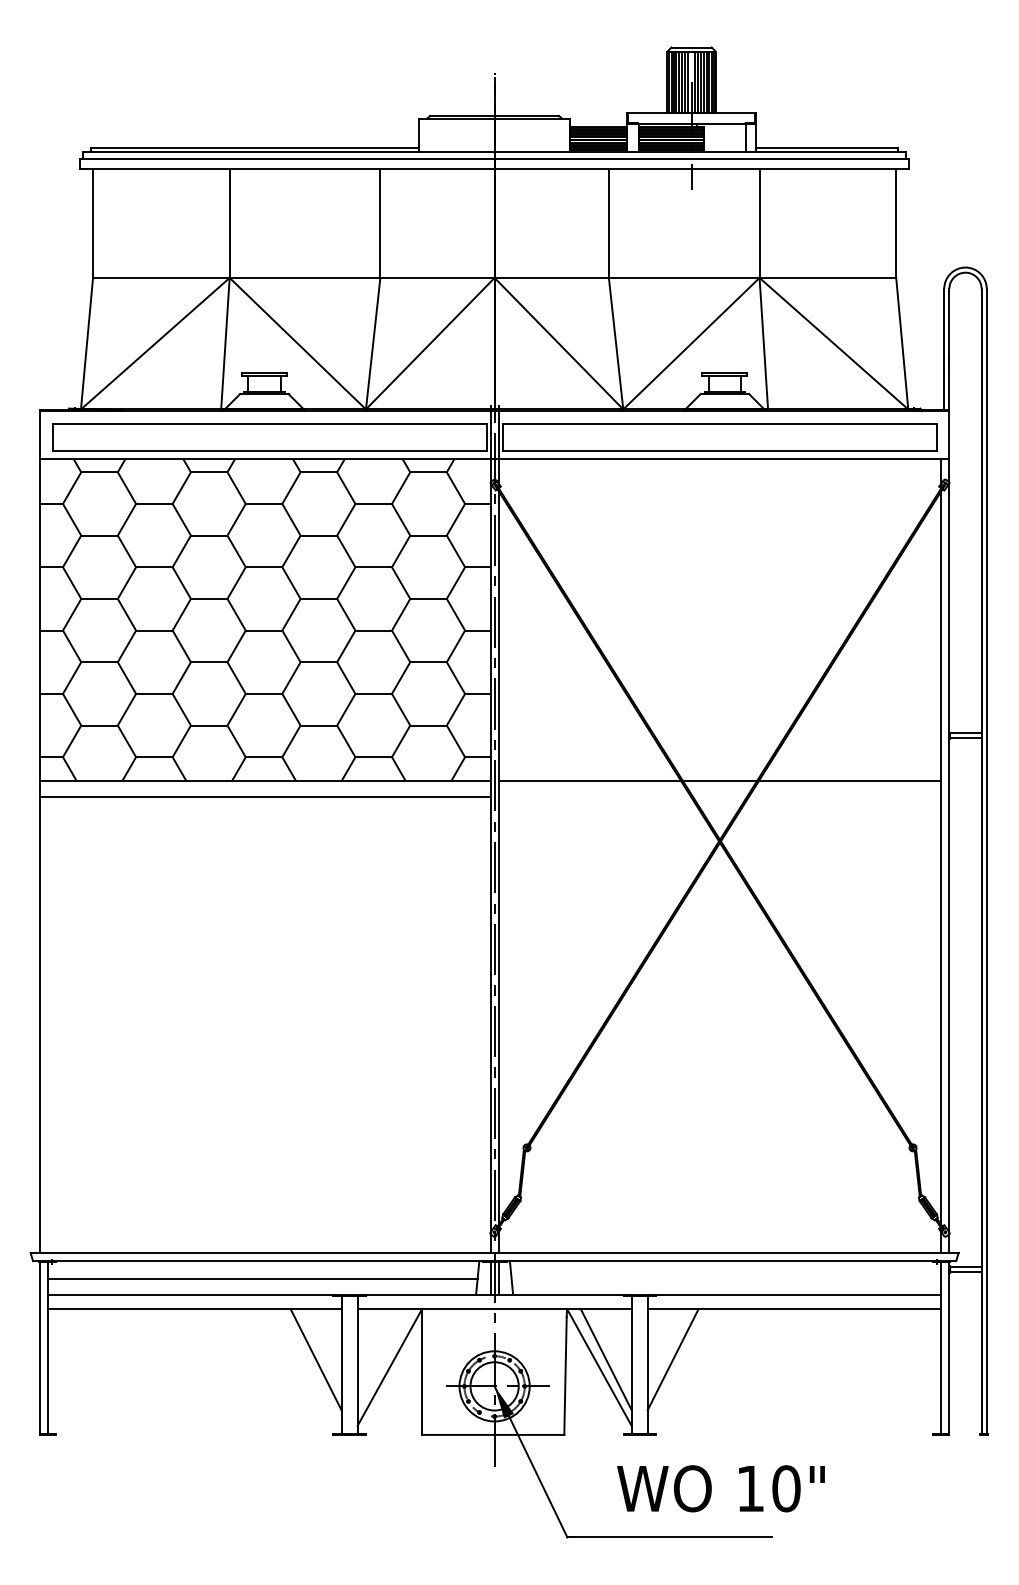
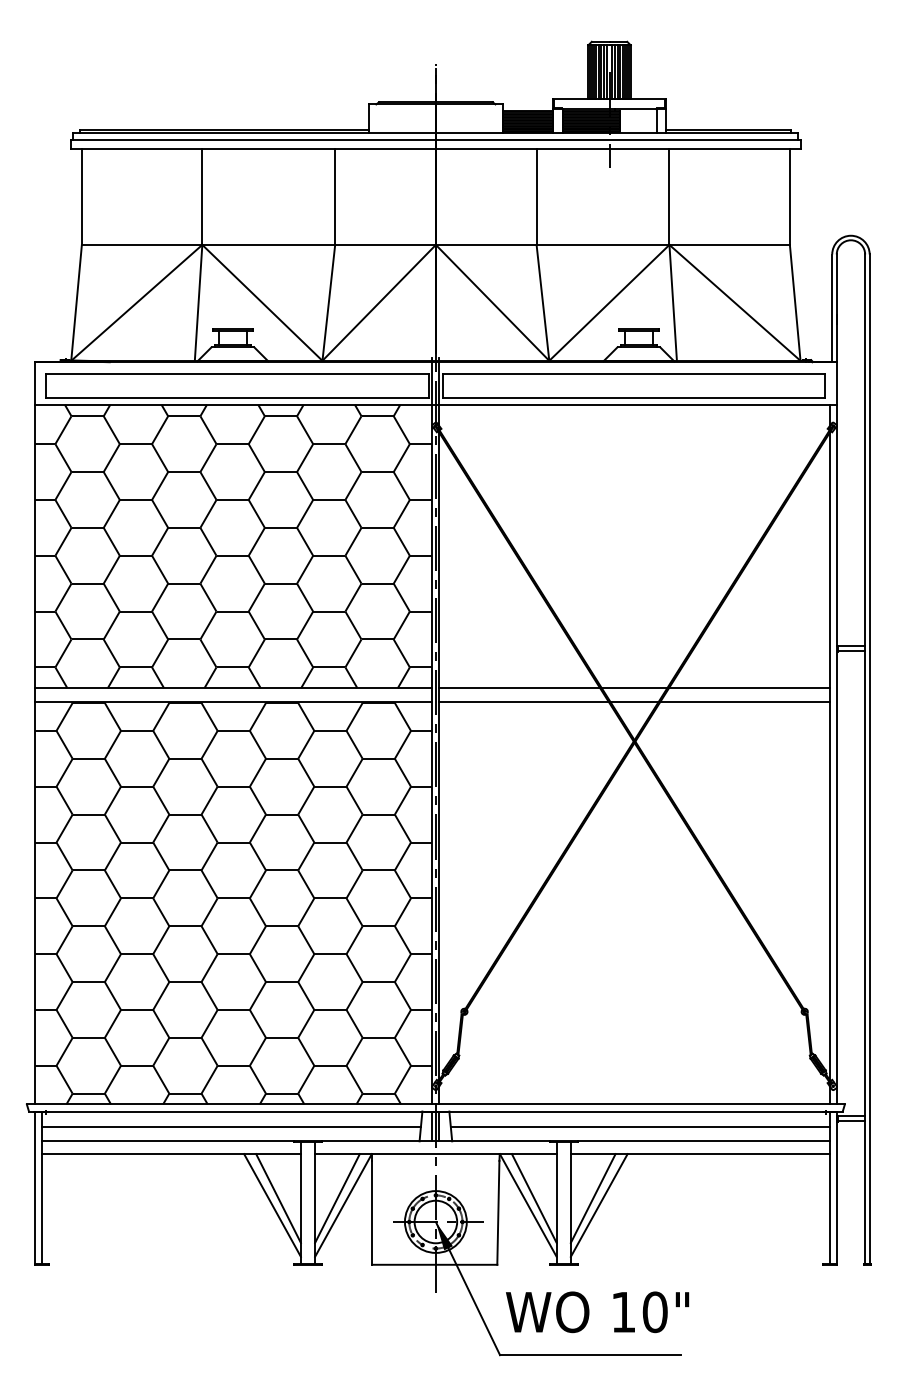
line: (719, 796) -> (634, 702), added
hatch: (264, 1024) -> (233, 903), added
line: (726, 1278) -> (640, 1126), added
line: (382, 1359) -> (337, 1198), added
line: (309, 1367) -> (272, 1205), added
line: (679, 1367) -> (598, 1205), added
text: (720, 1488) -> (597, 1312), moved

